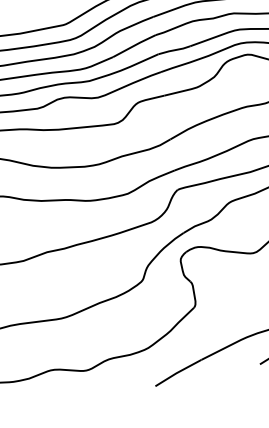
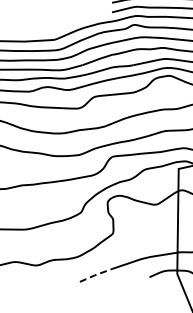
line: (177, 373) -> (95, 275), solid -> dashed

